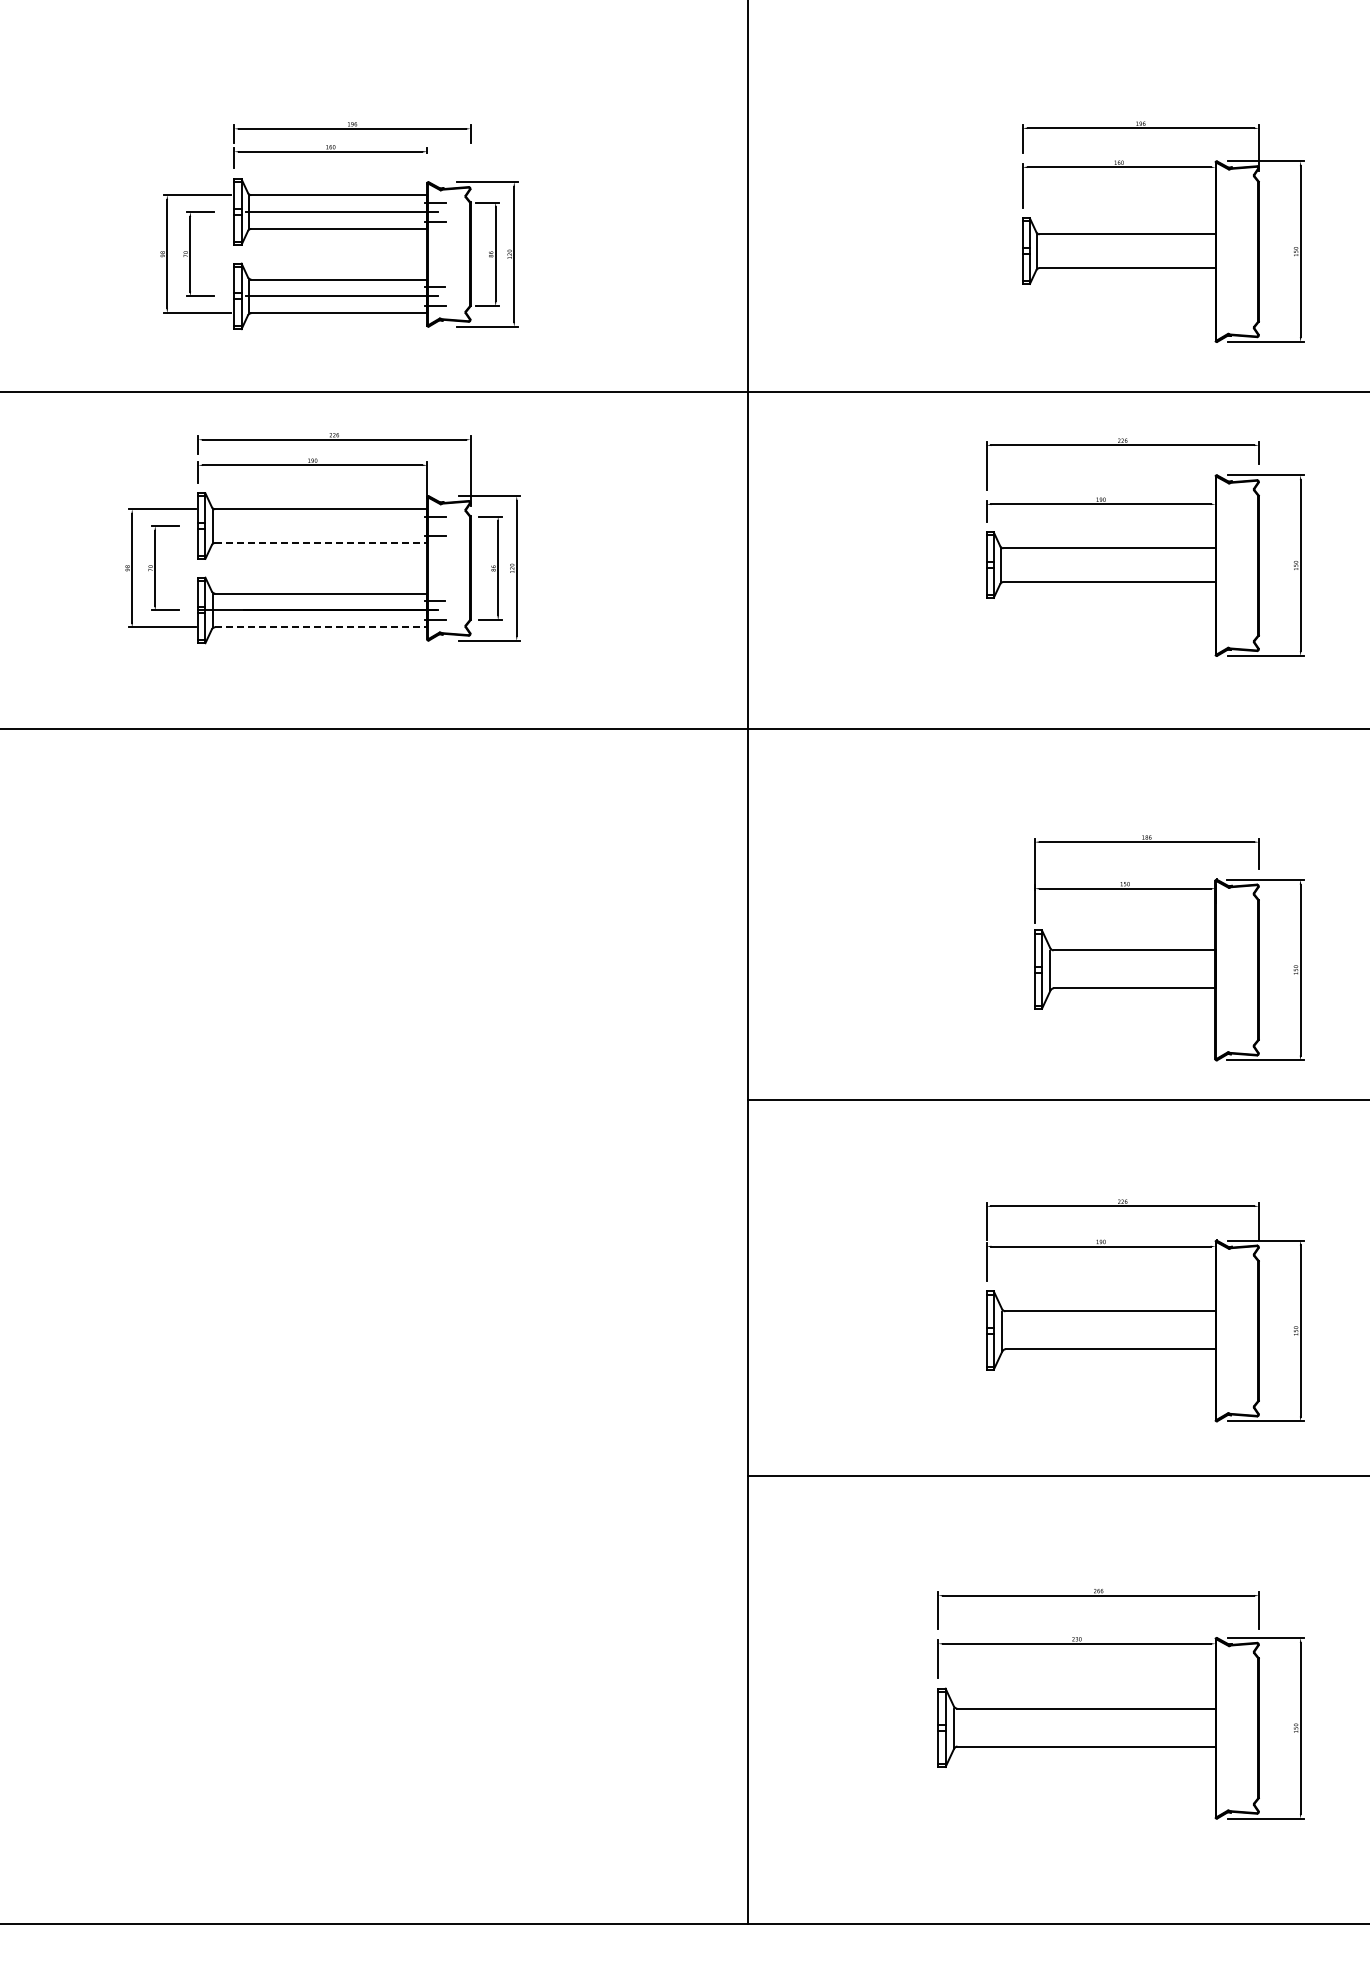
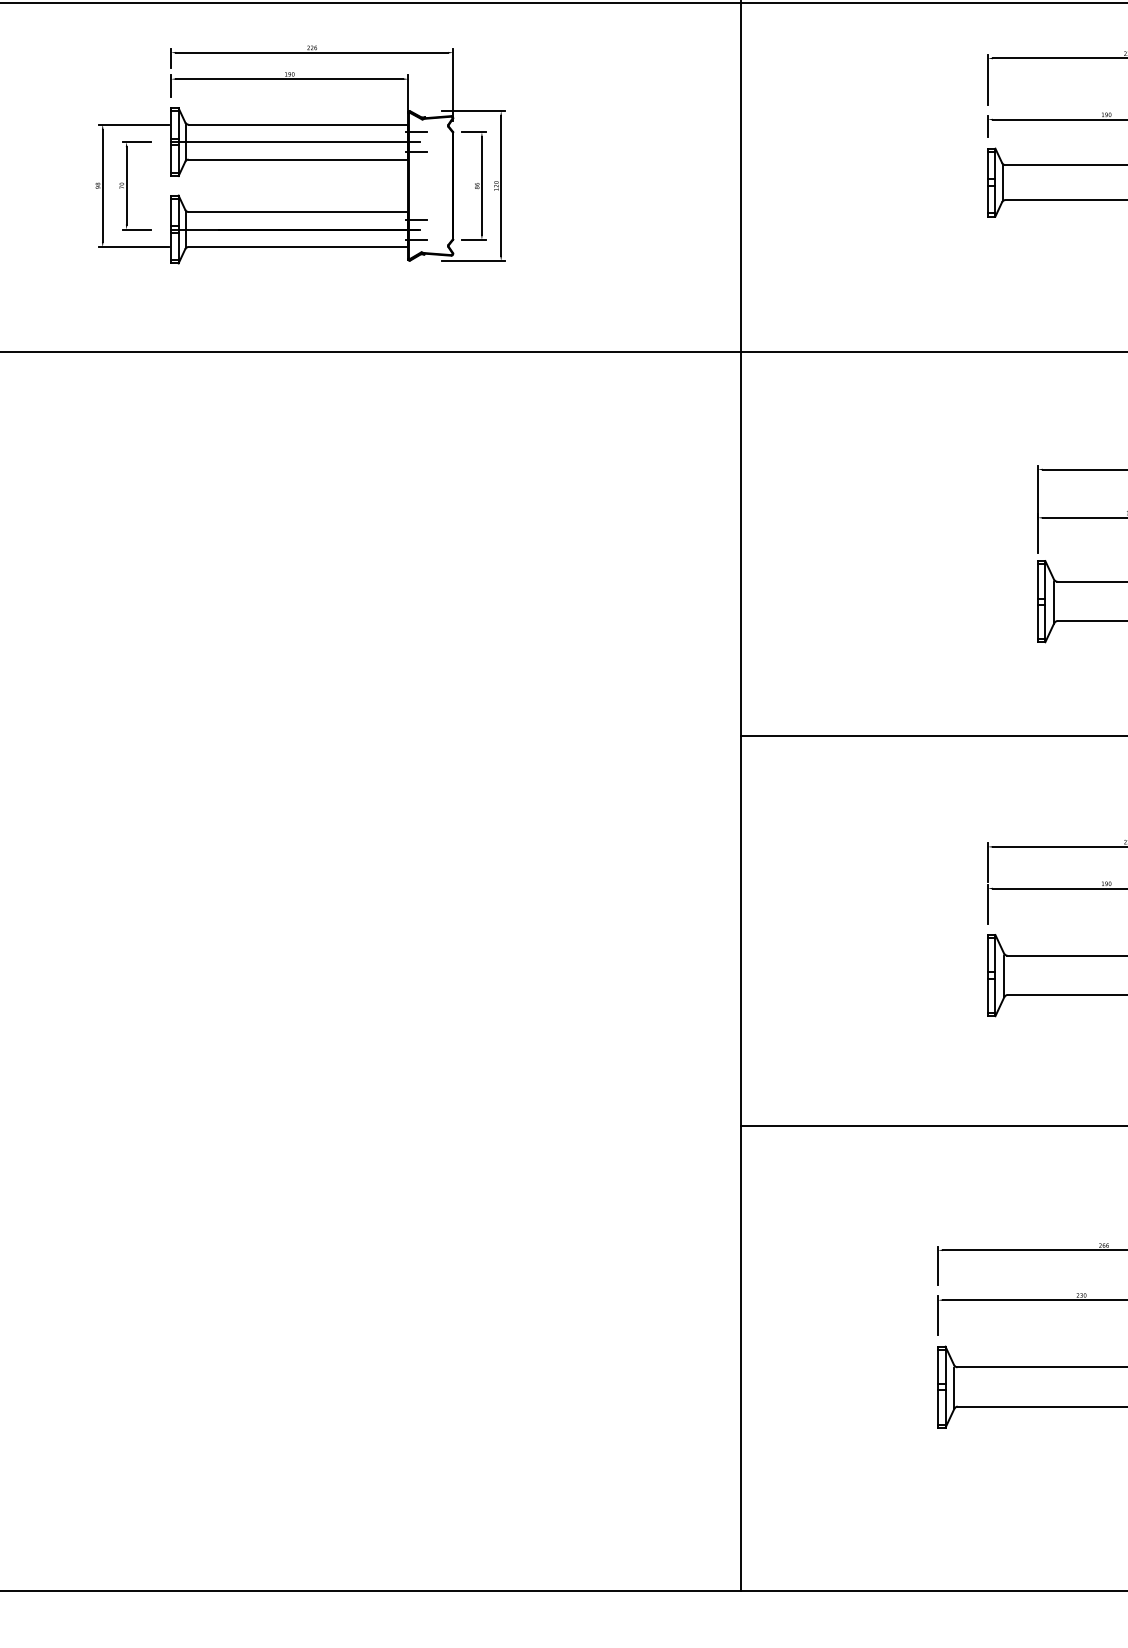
line: (317, 526) -> (294, 142), added
line: (321, 542) -> (298, 159), dashed -> solid
line: (321, 627) -> (298, 247), dashed -> solid

